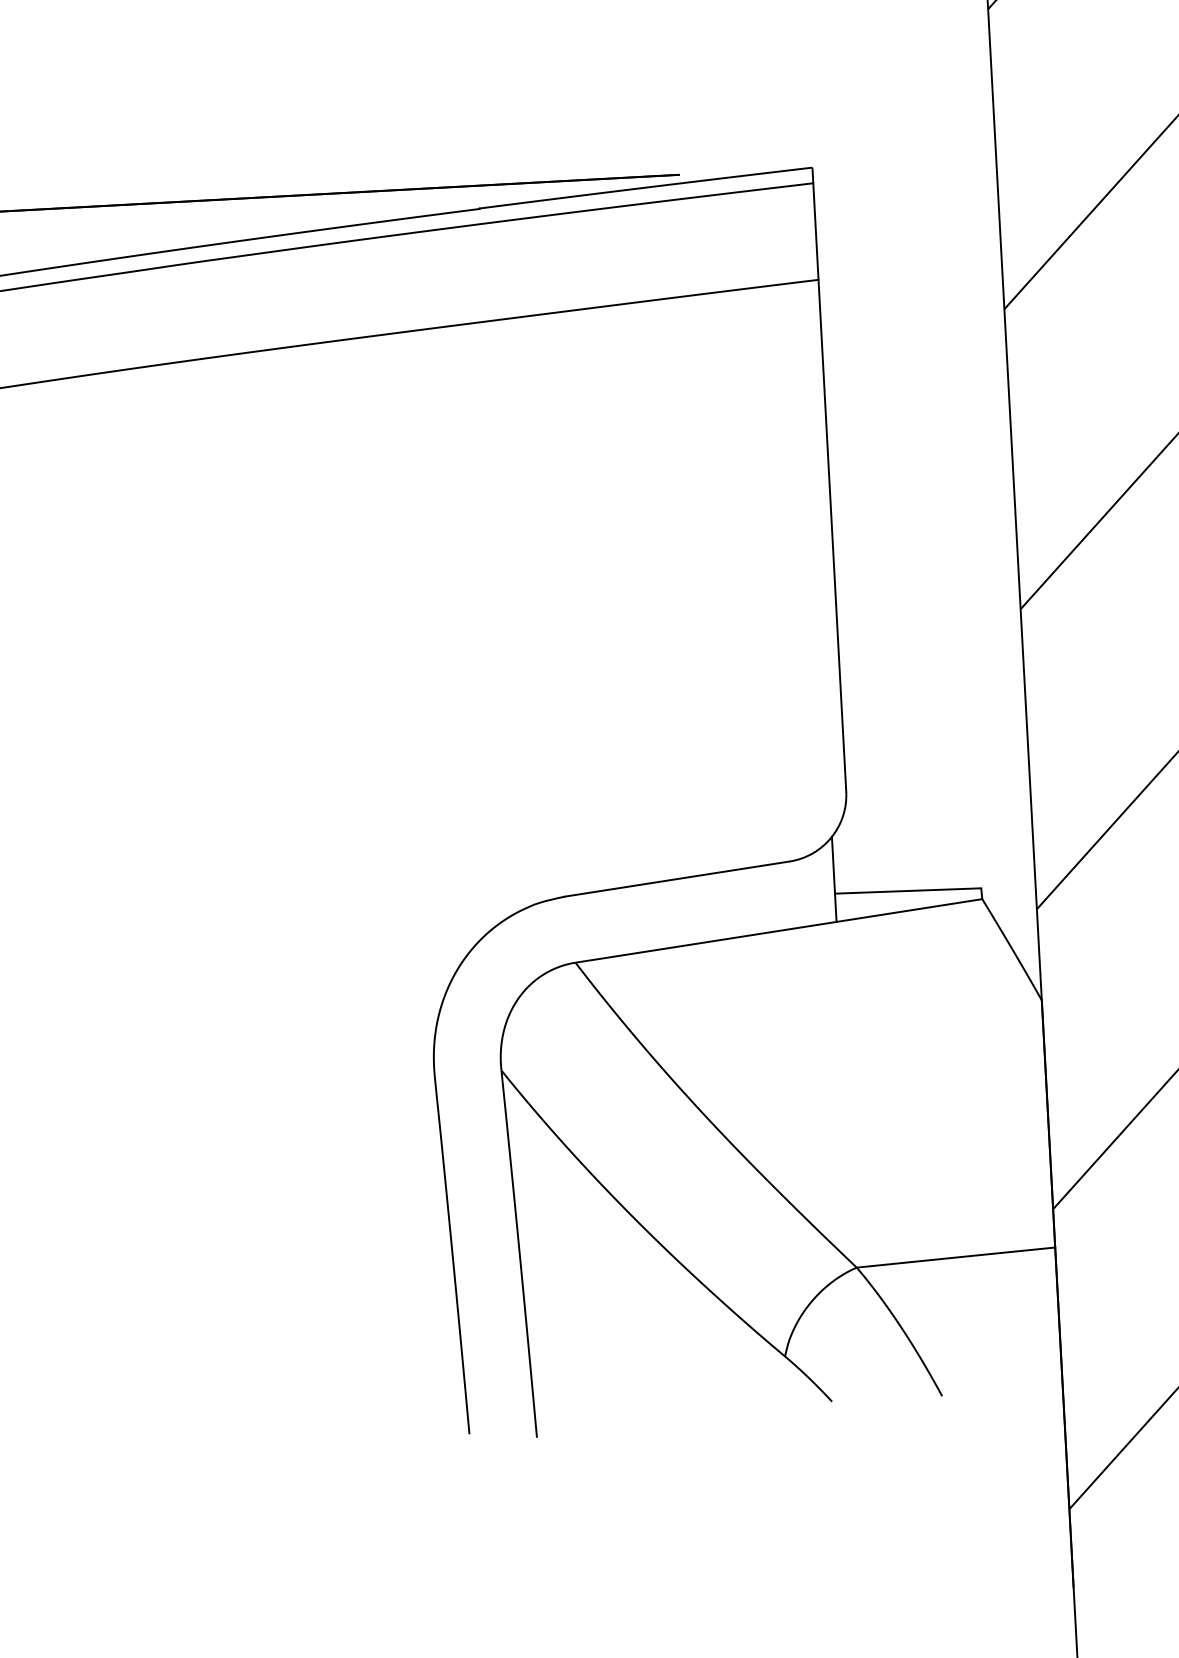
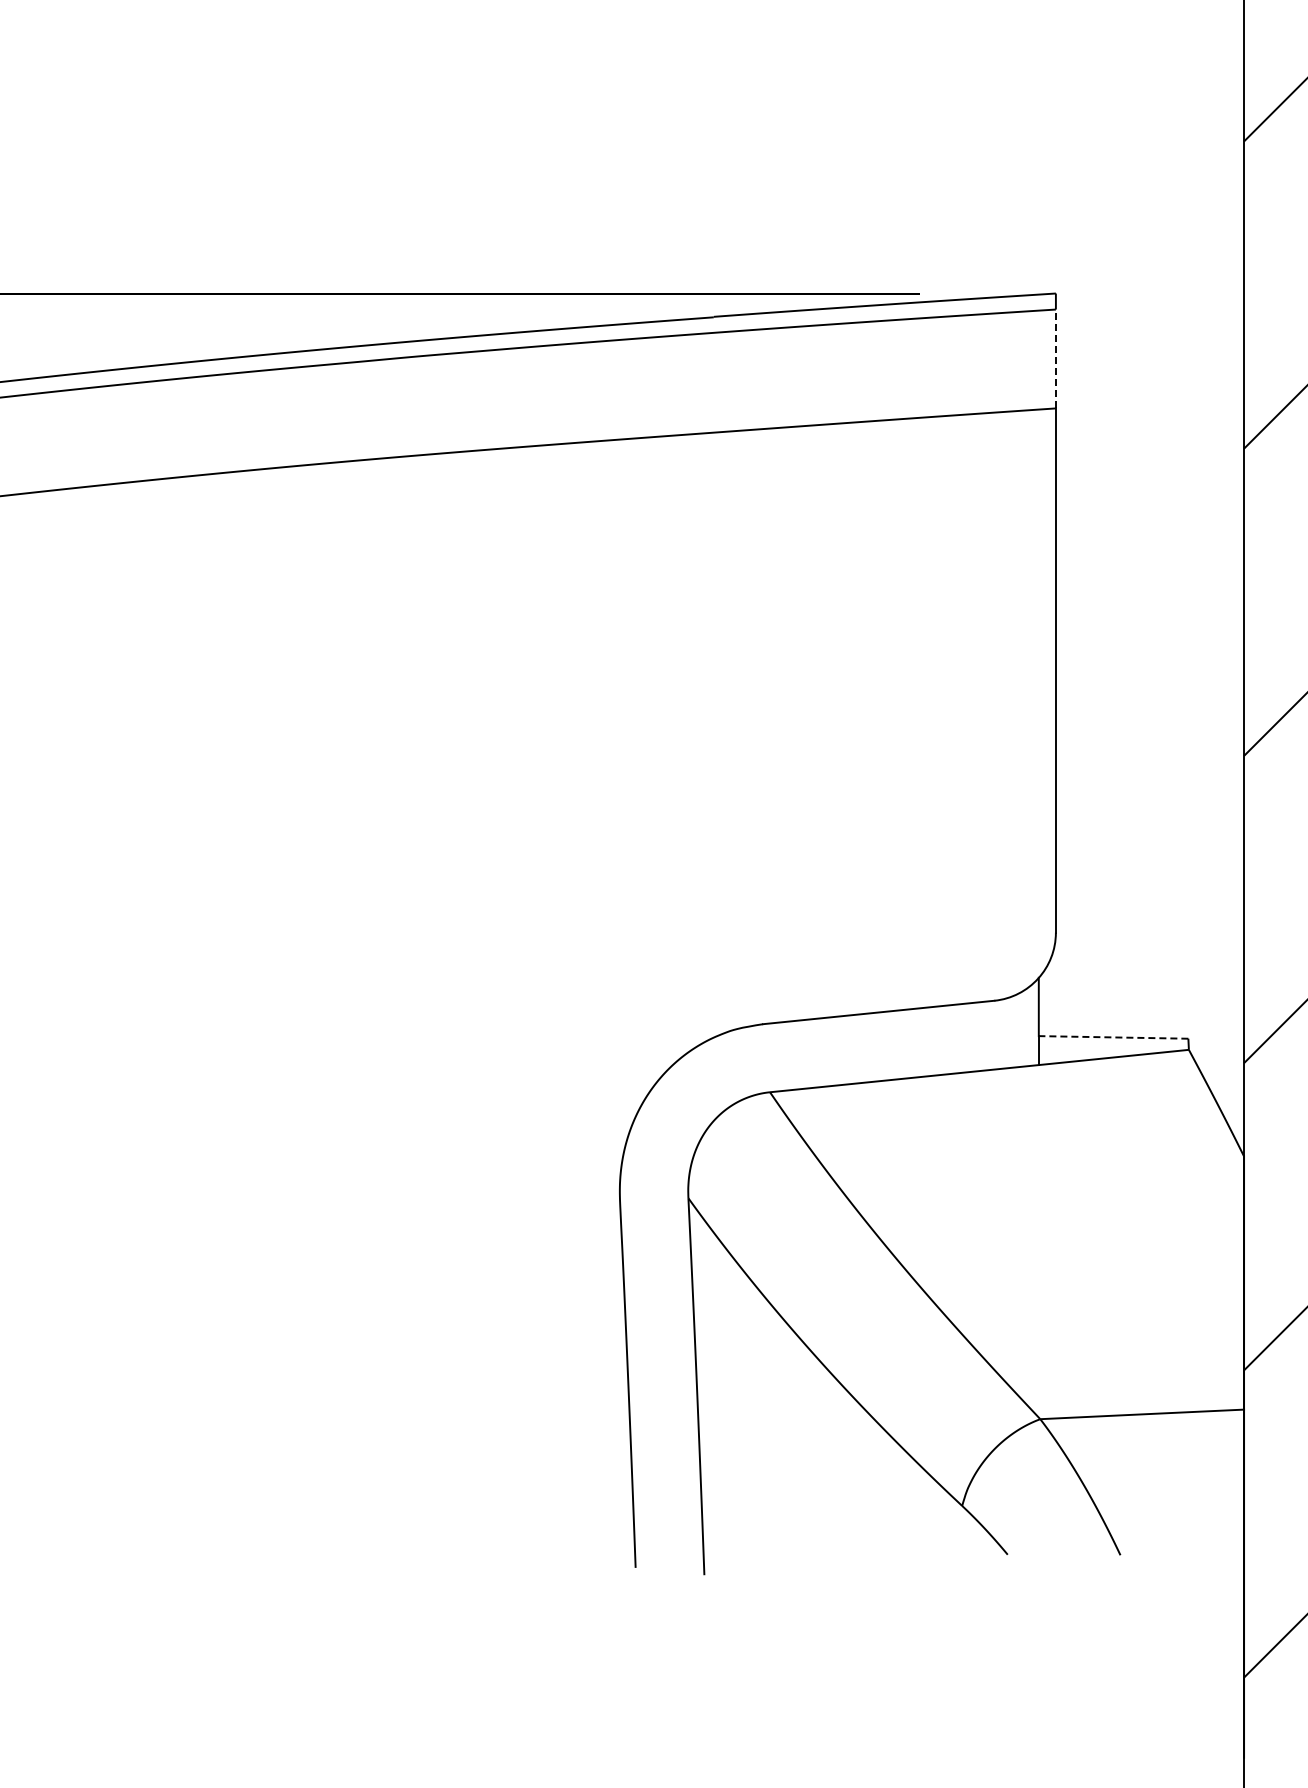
line: (815, 231) -> (1055, 358), solid -> dashed
line: (908, 891) -> (1113, 1037), solid -> dashed

